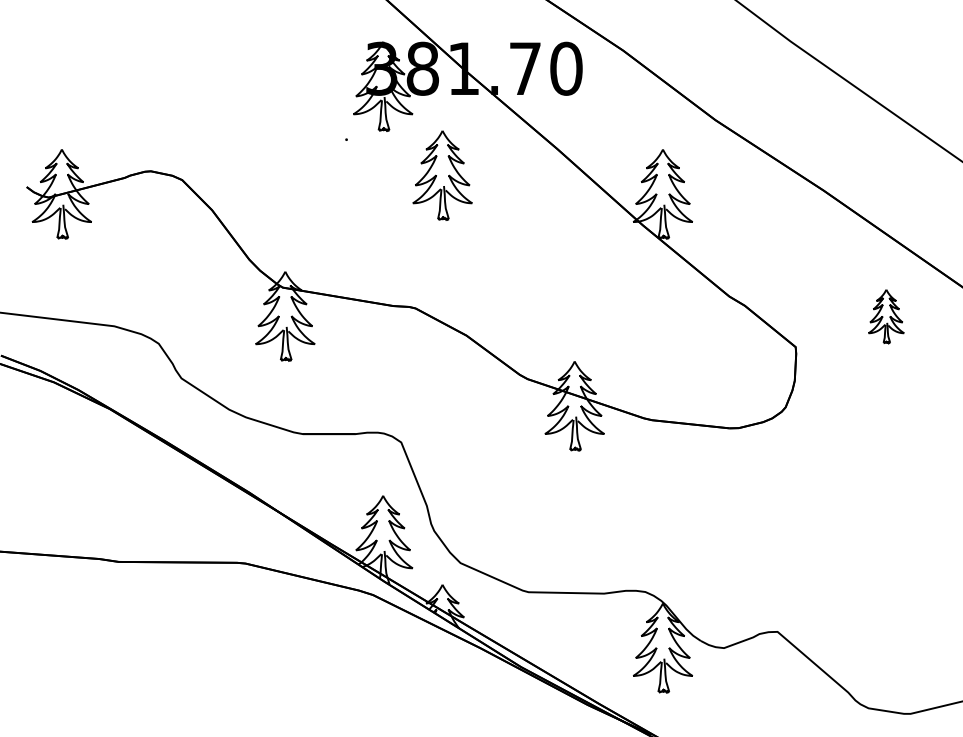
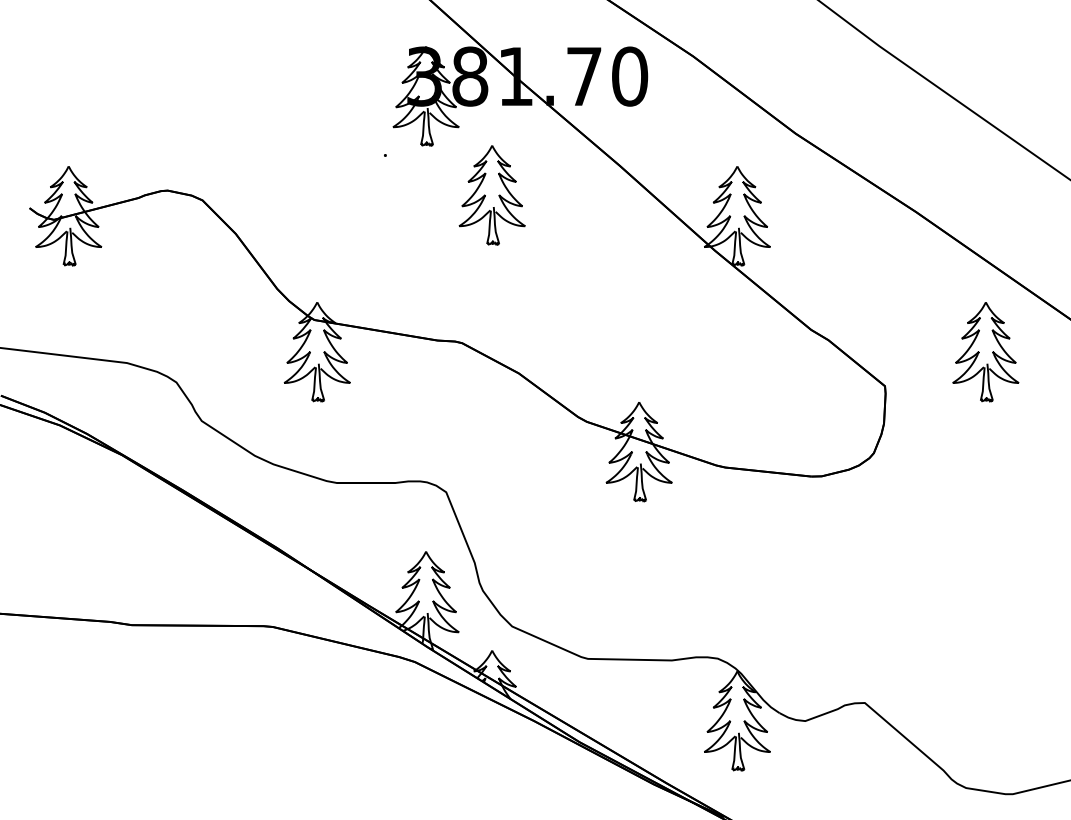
part: (886, 316) -> (985, 352), size x1.67

